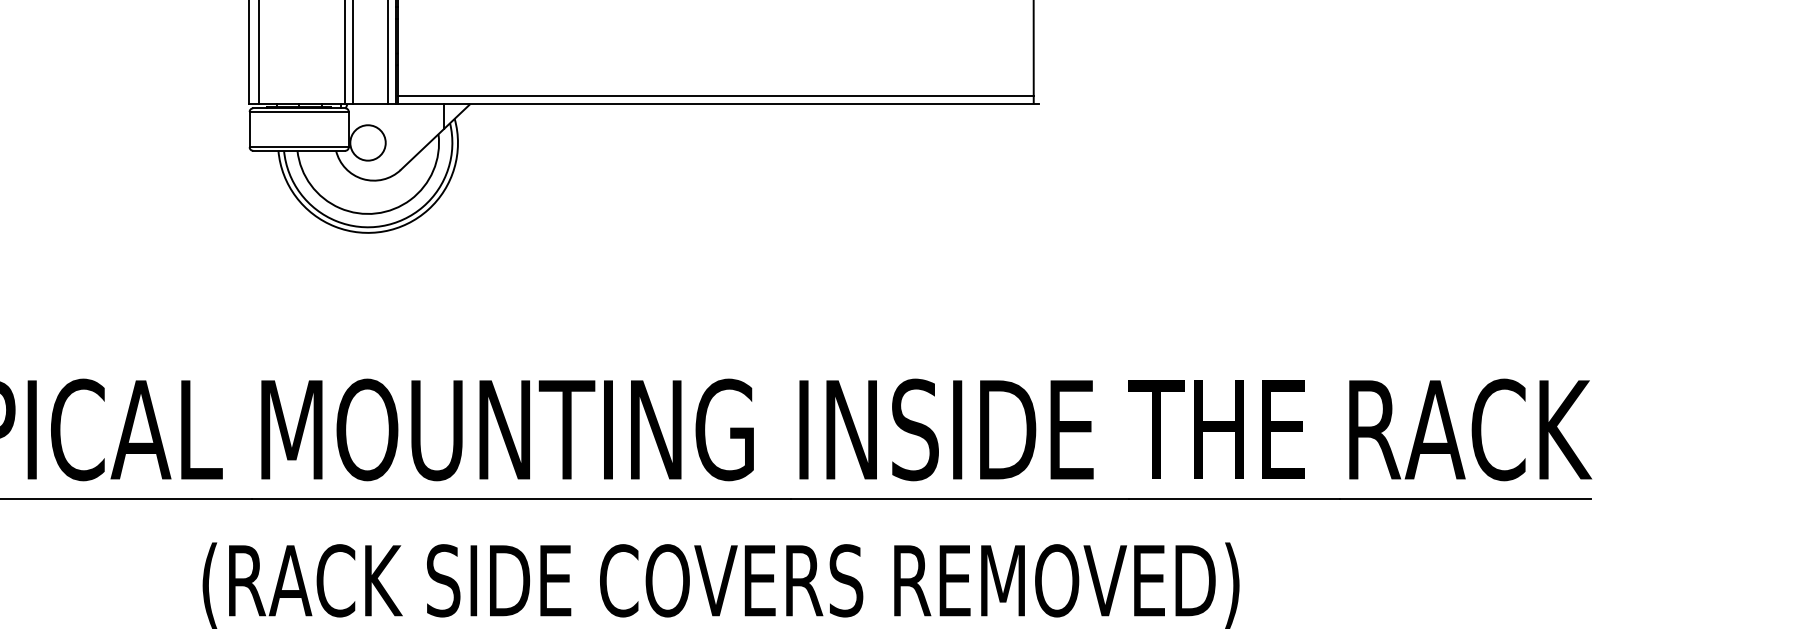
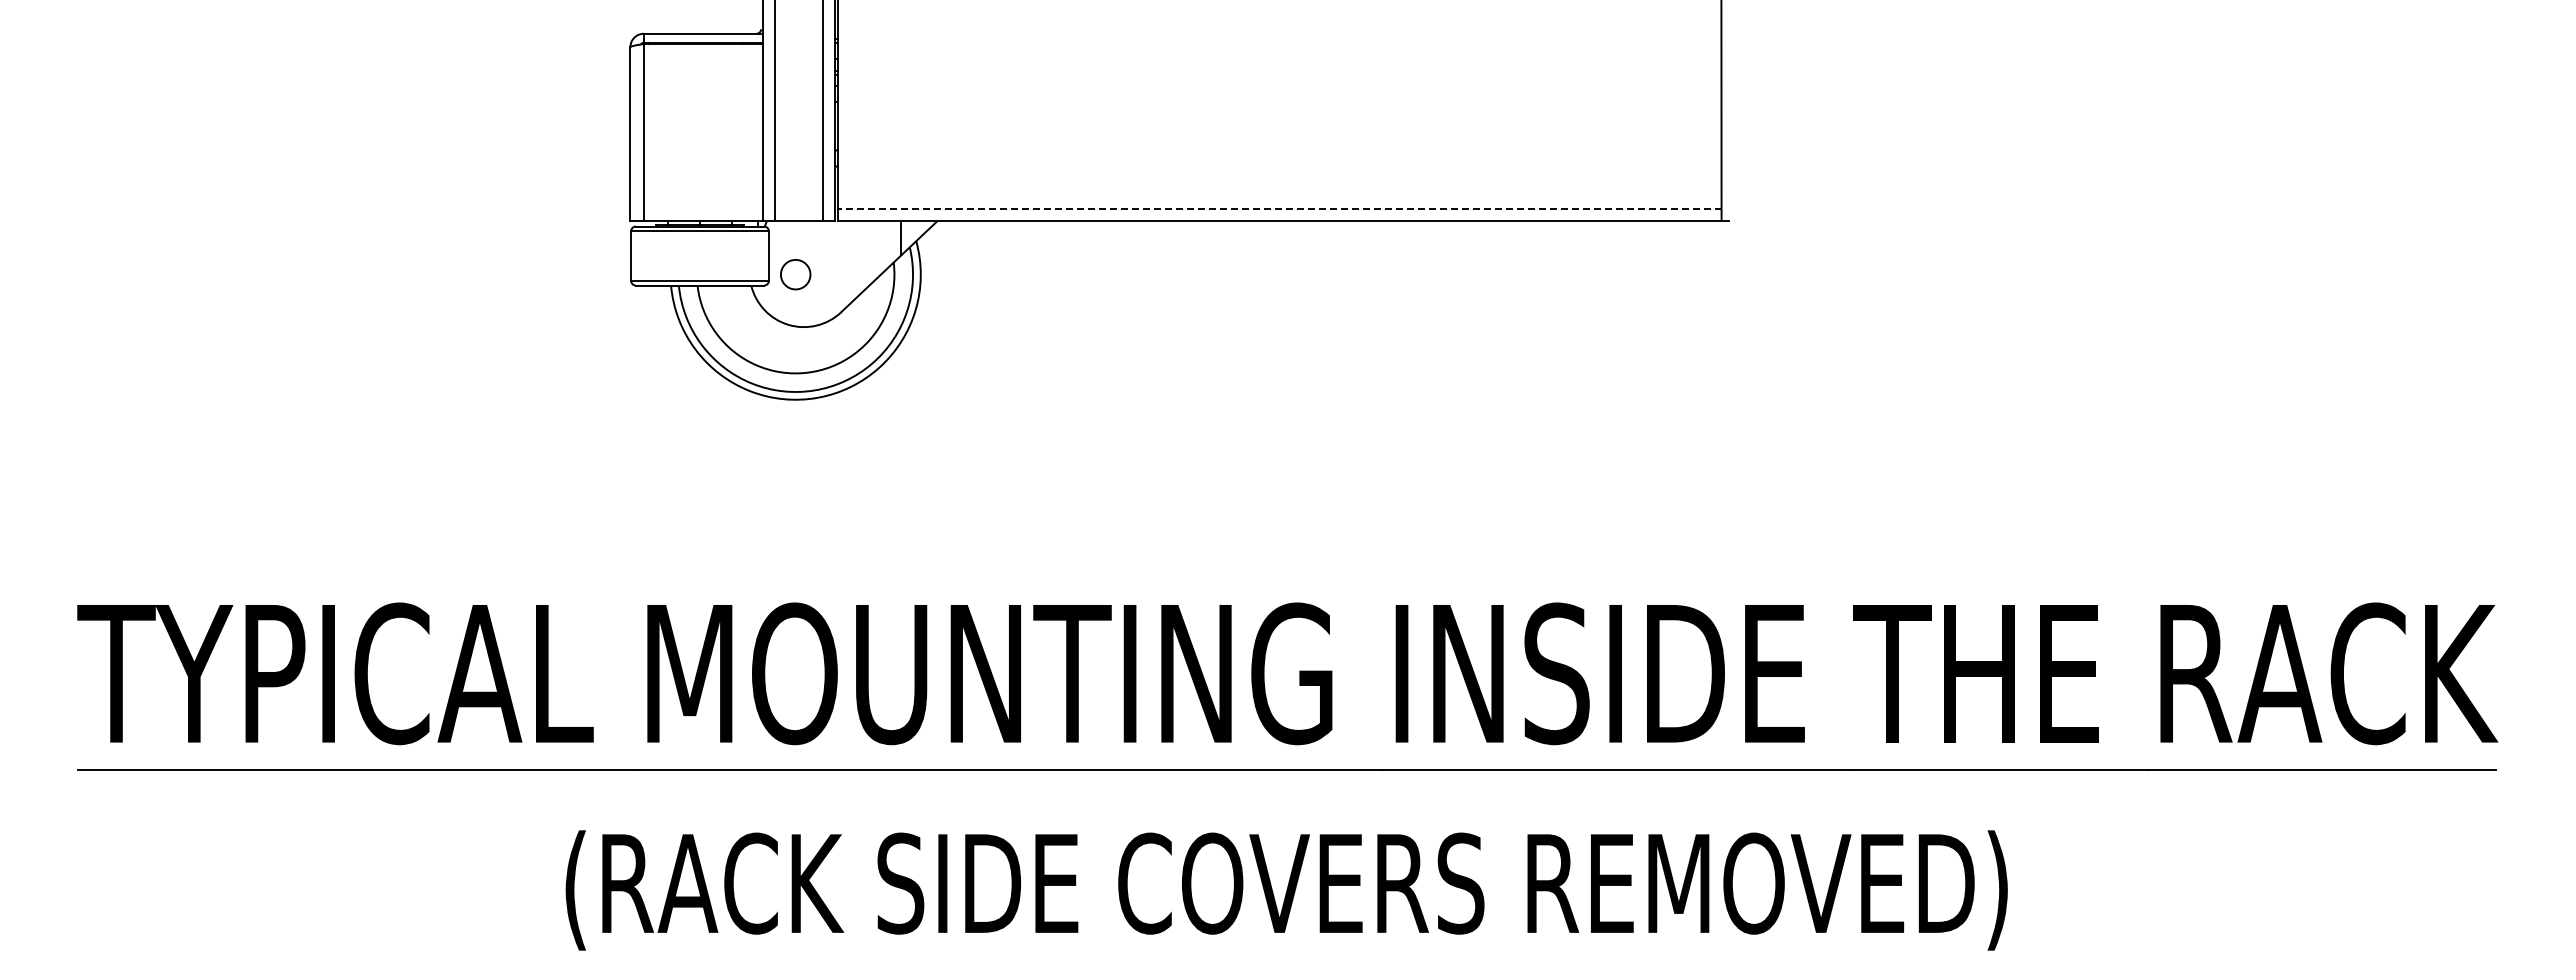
line: (715, 96) -> (1279, 209), solid -> dashed
circle: (367, 142) -> (795, 274), size x0.6

